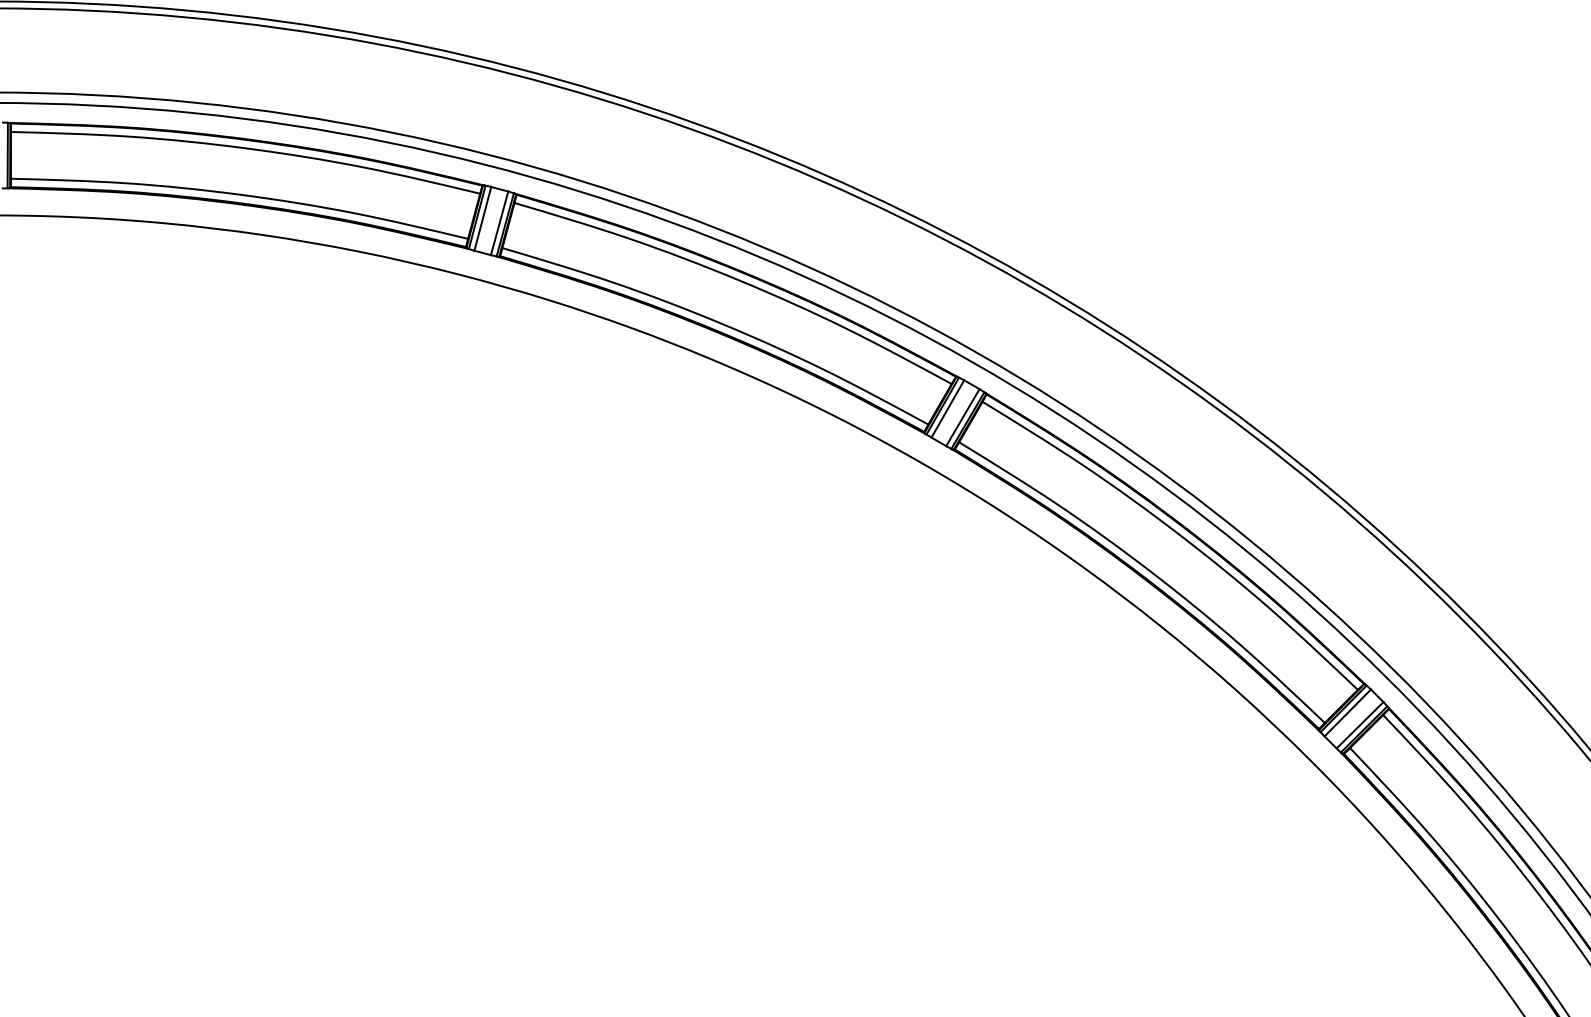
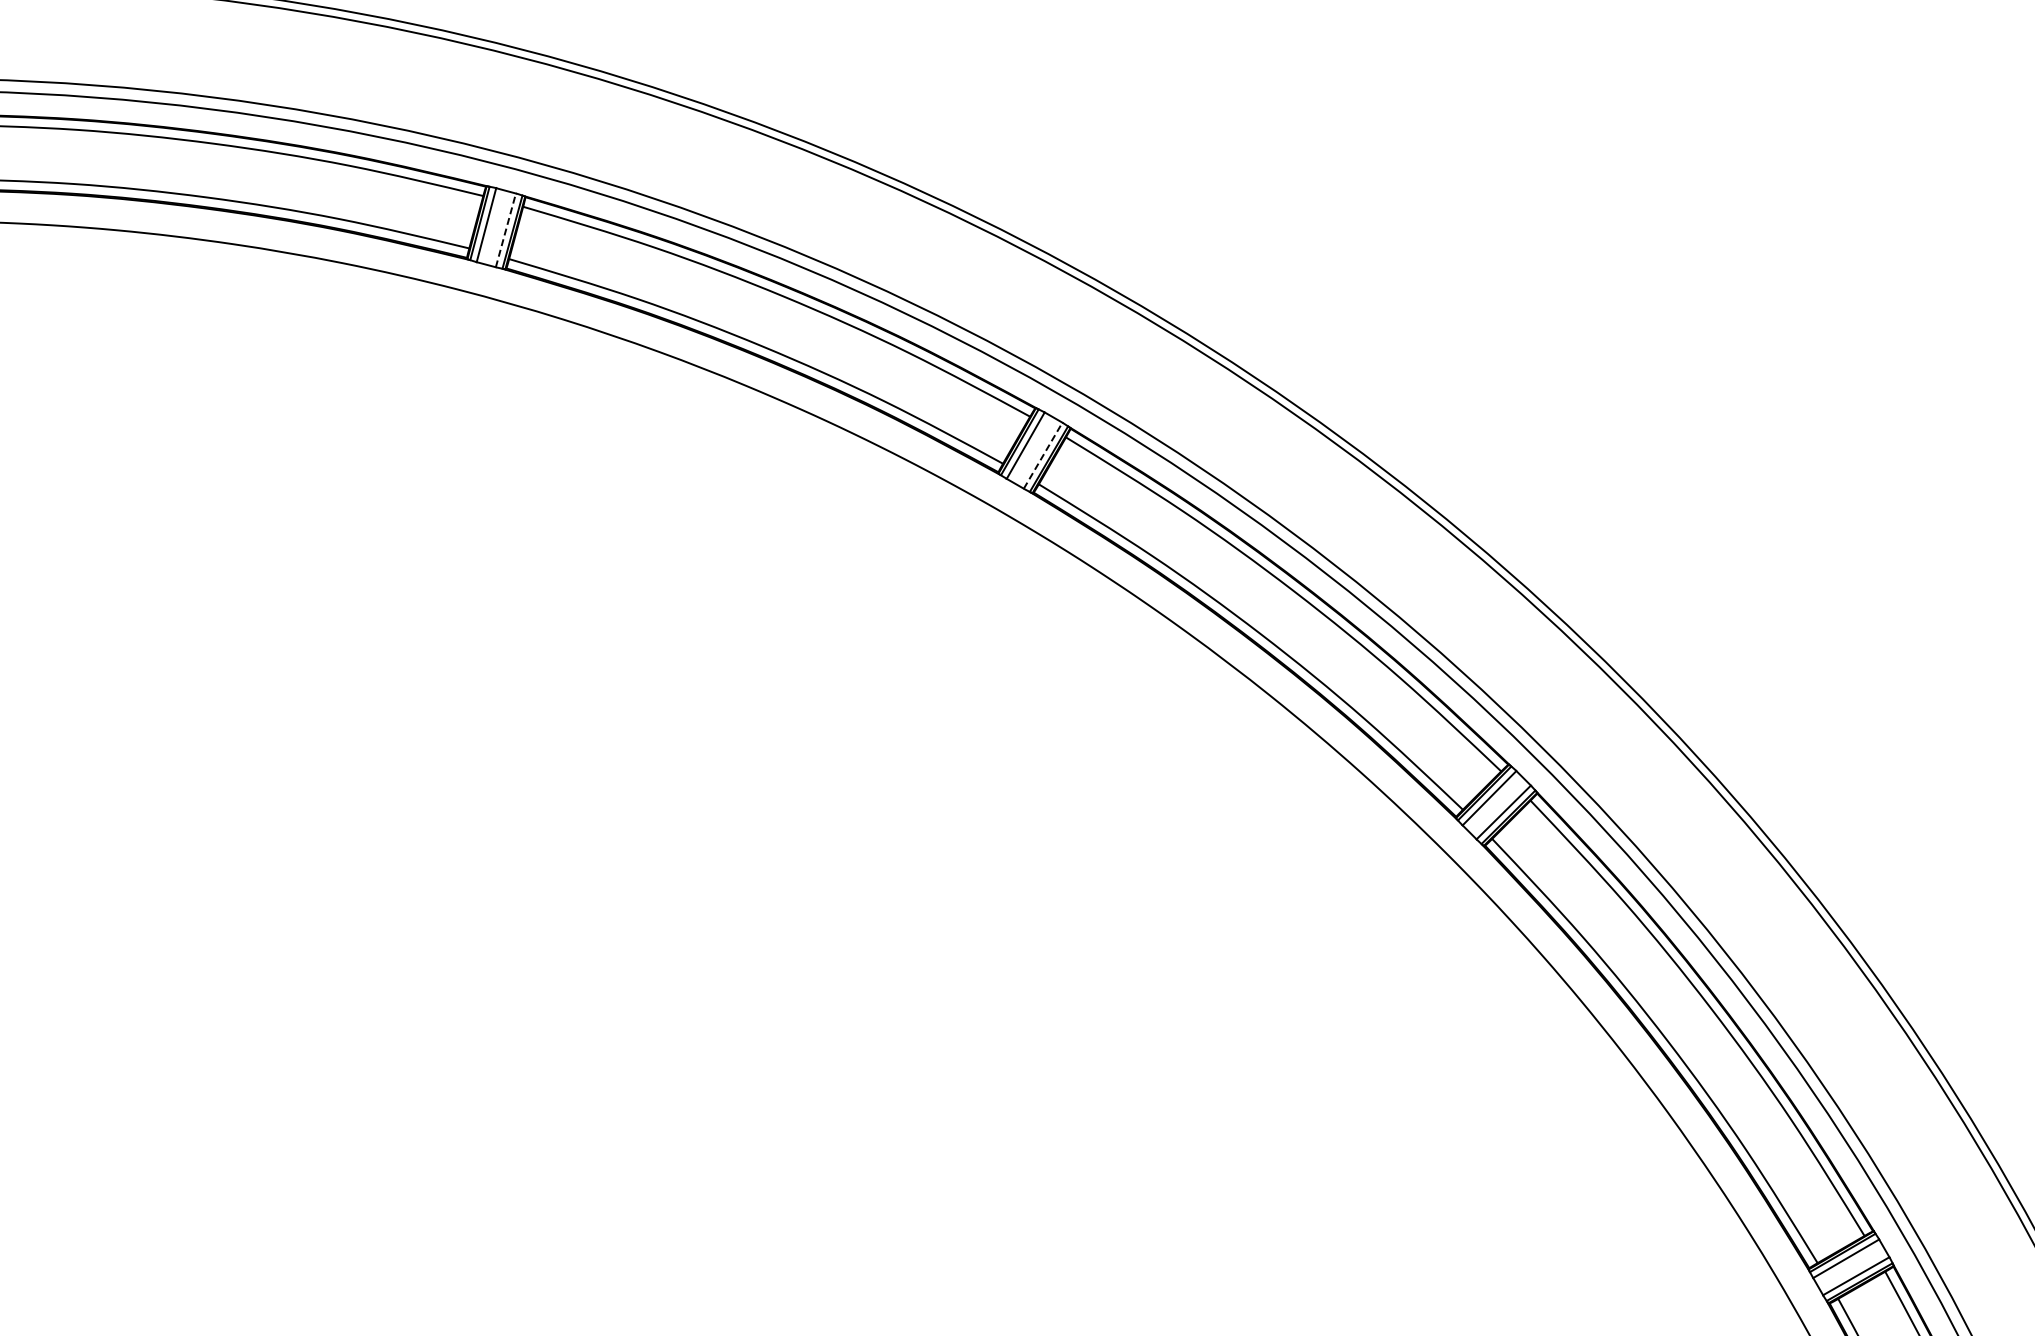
line: (500, 222) -> (506, 229), solid -> dashed
line: (963, 417) -> (1043, 455), solid -> dashed

